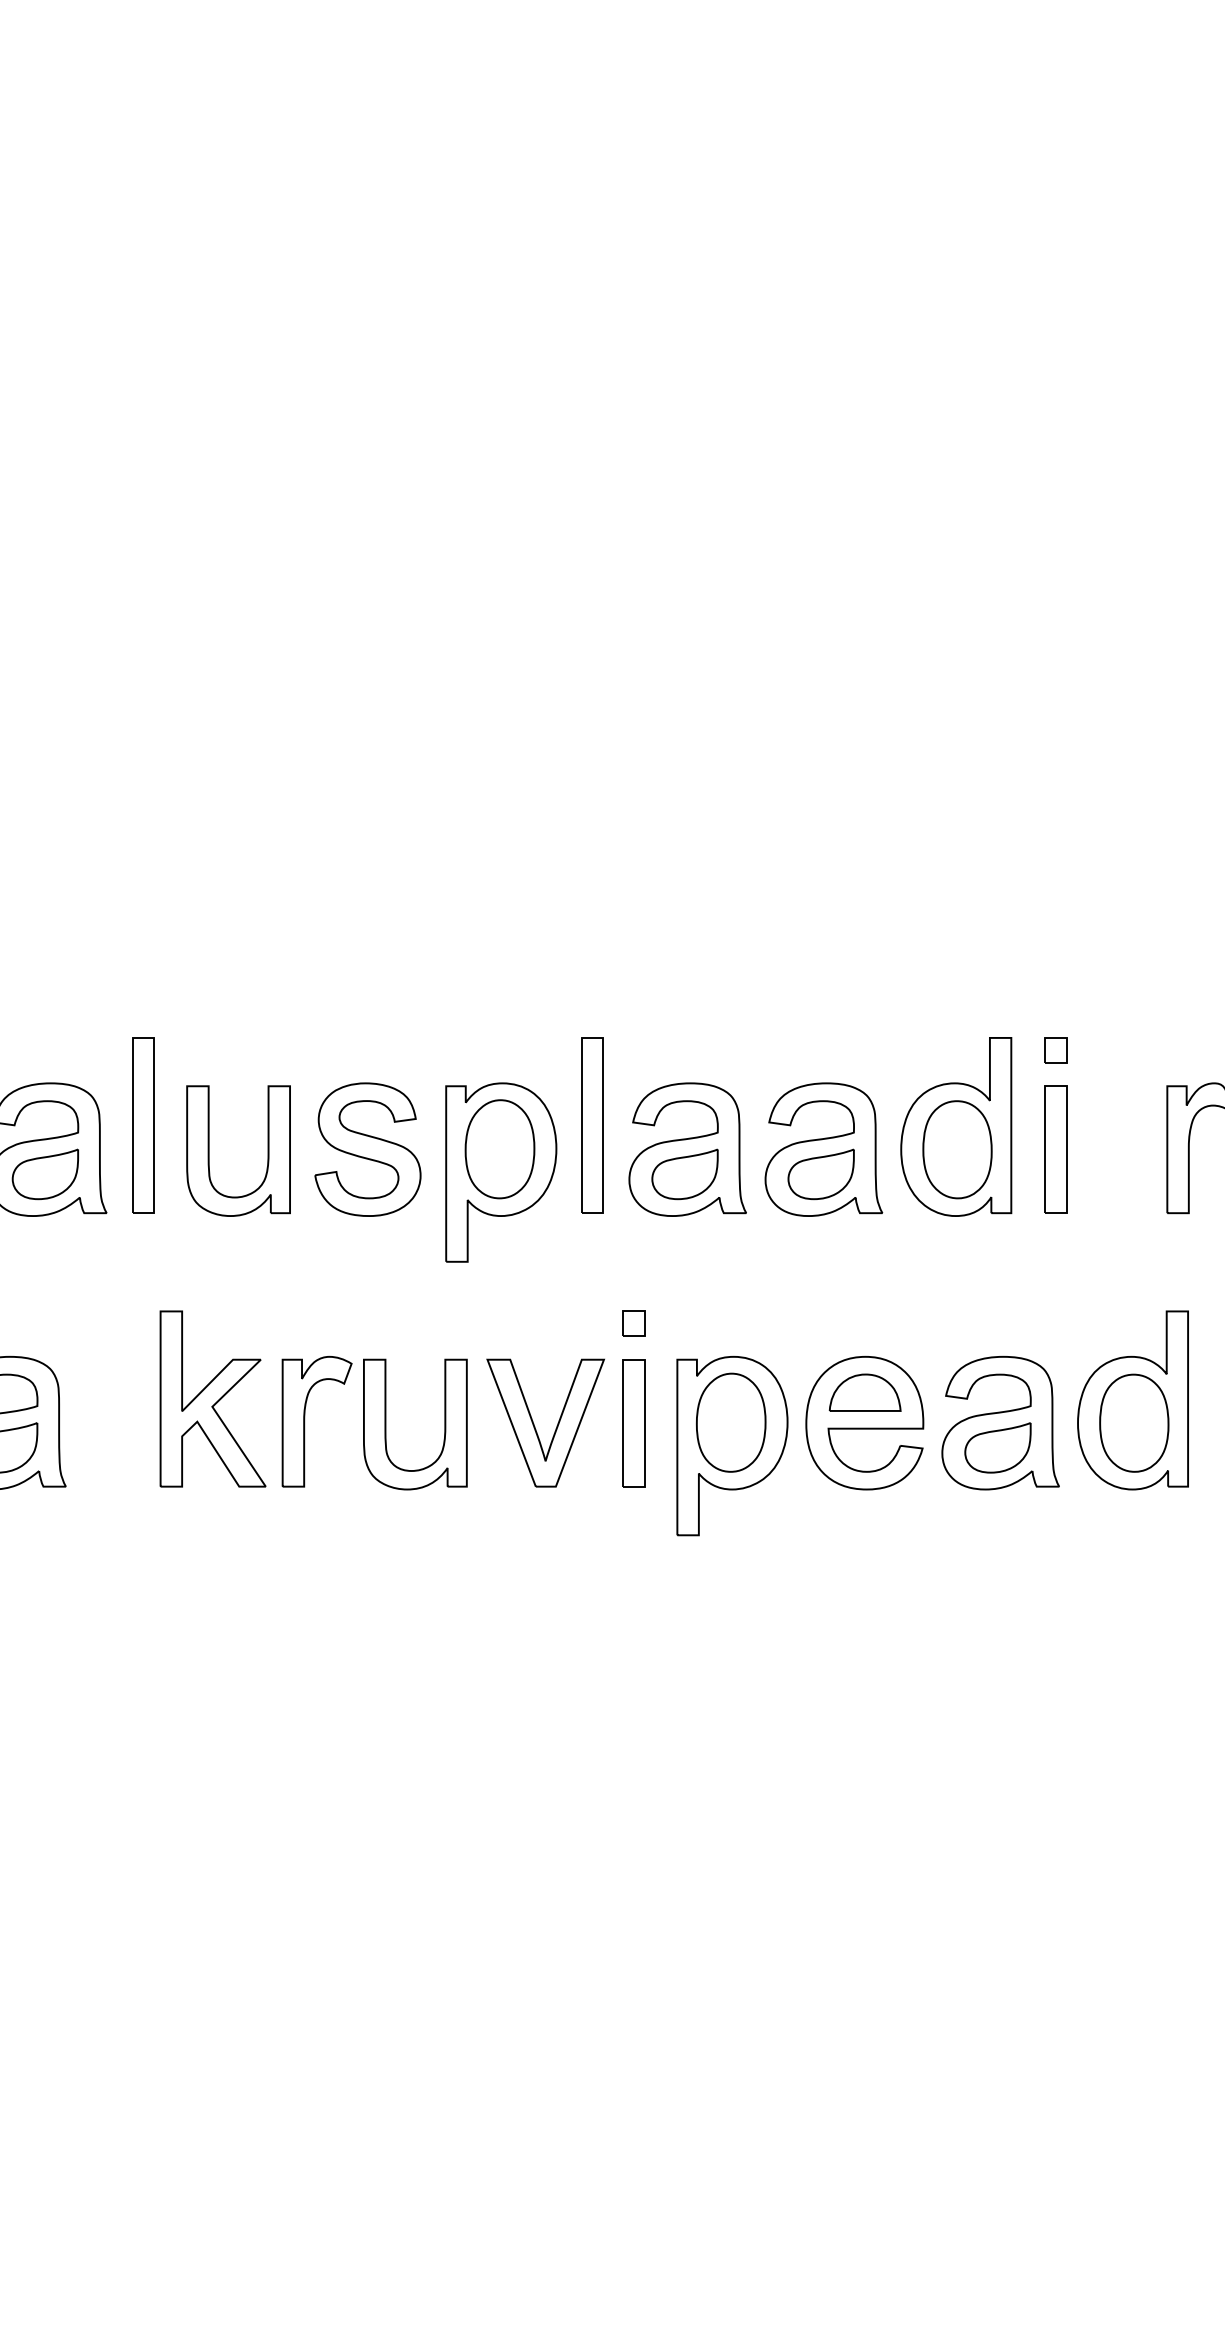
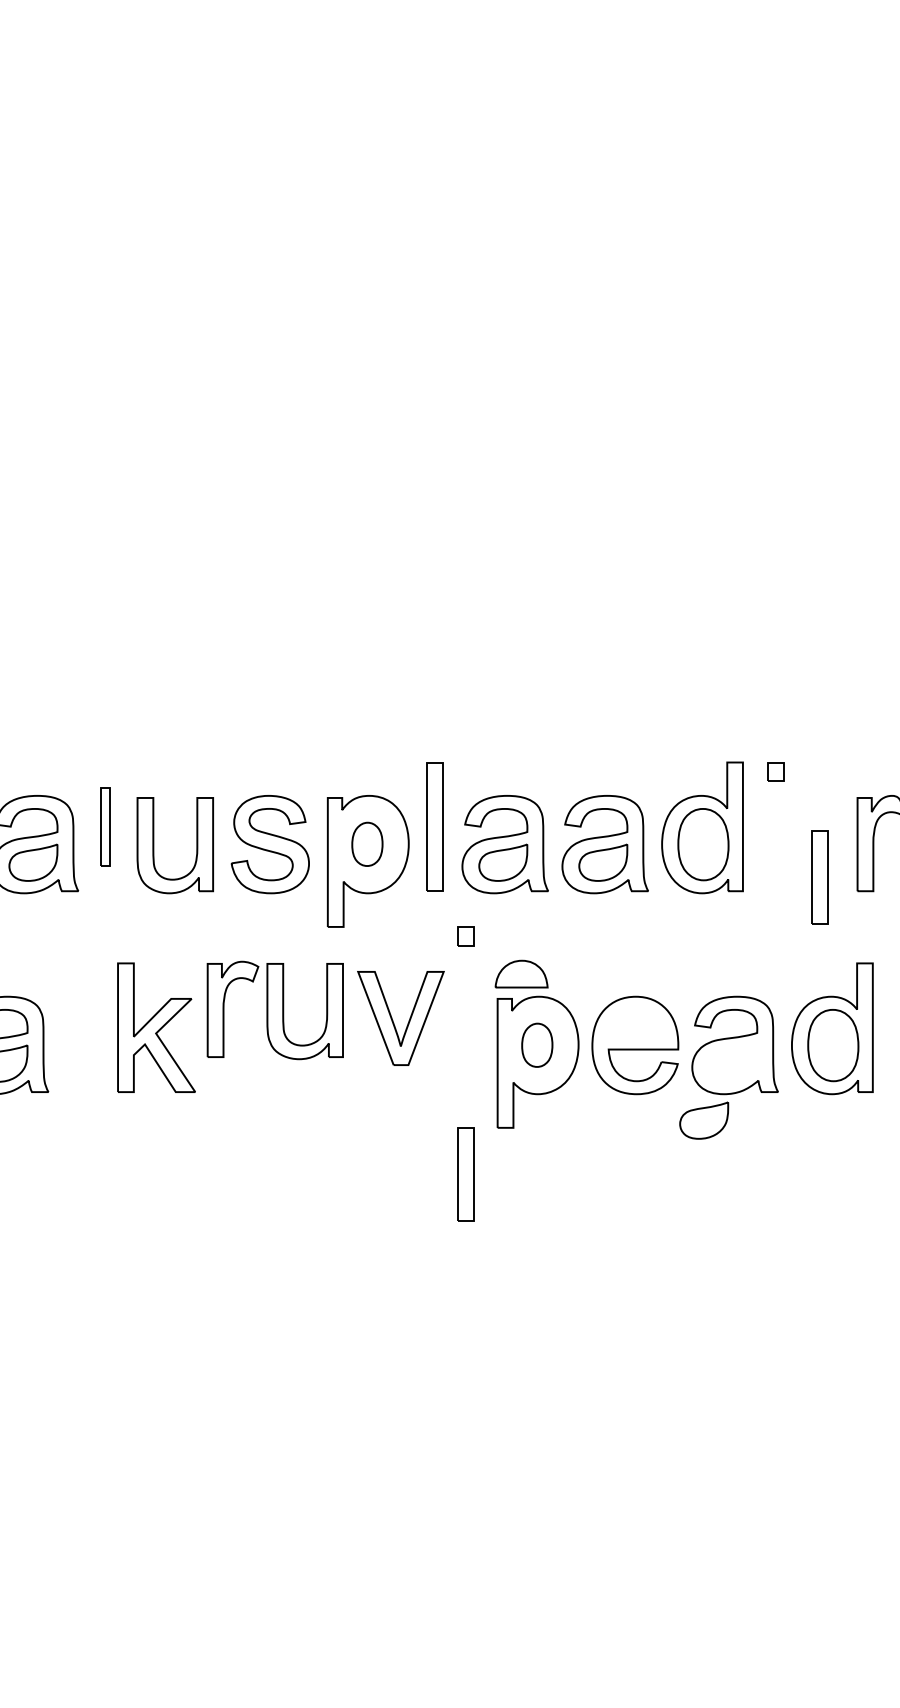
part: (143, 1125) -> (105, 826), size x0.6
part: (500, 1149) -> (367, 844), size x0.6
part: (1055, 1149) -> (819, 877), moved
part: (633, 1323) -> (465, 936), moved
part: (865, 1391) -> (521, 973), moved
part: (373, 1423) -> (274, 1010), moved
part: (633, 1423) -> (465, 1174), moved
part: (731, 1423) -> (537, 1045), size x0.6
part: (535, 1425) -> (393, 1020), moved
part: (998, 1447) -> (704, 1120), moved

